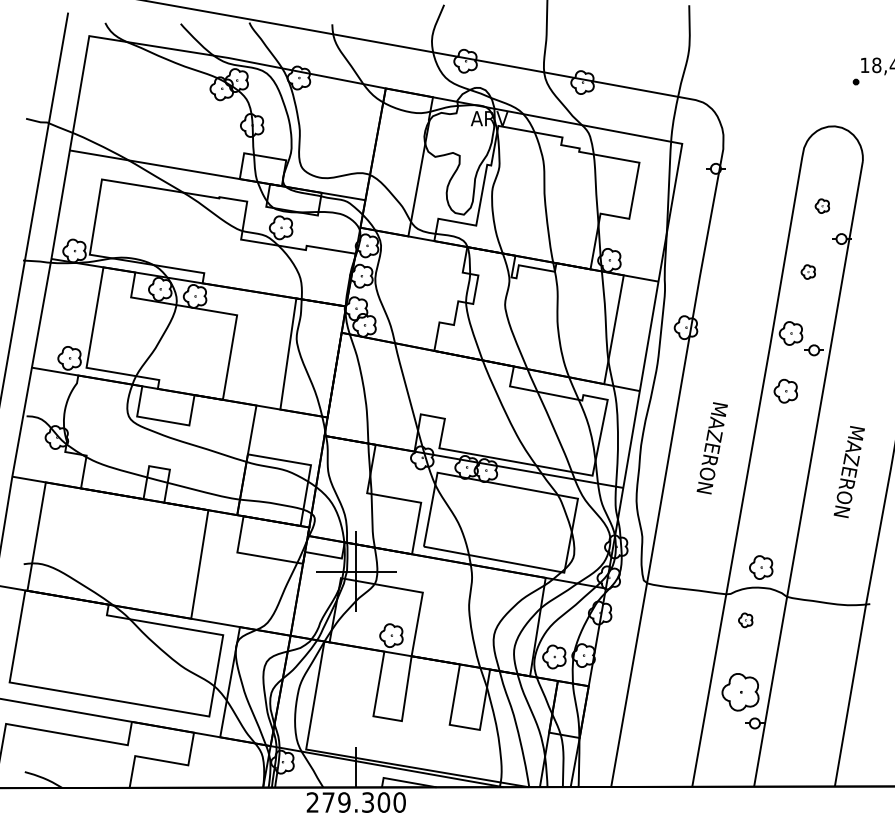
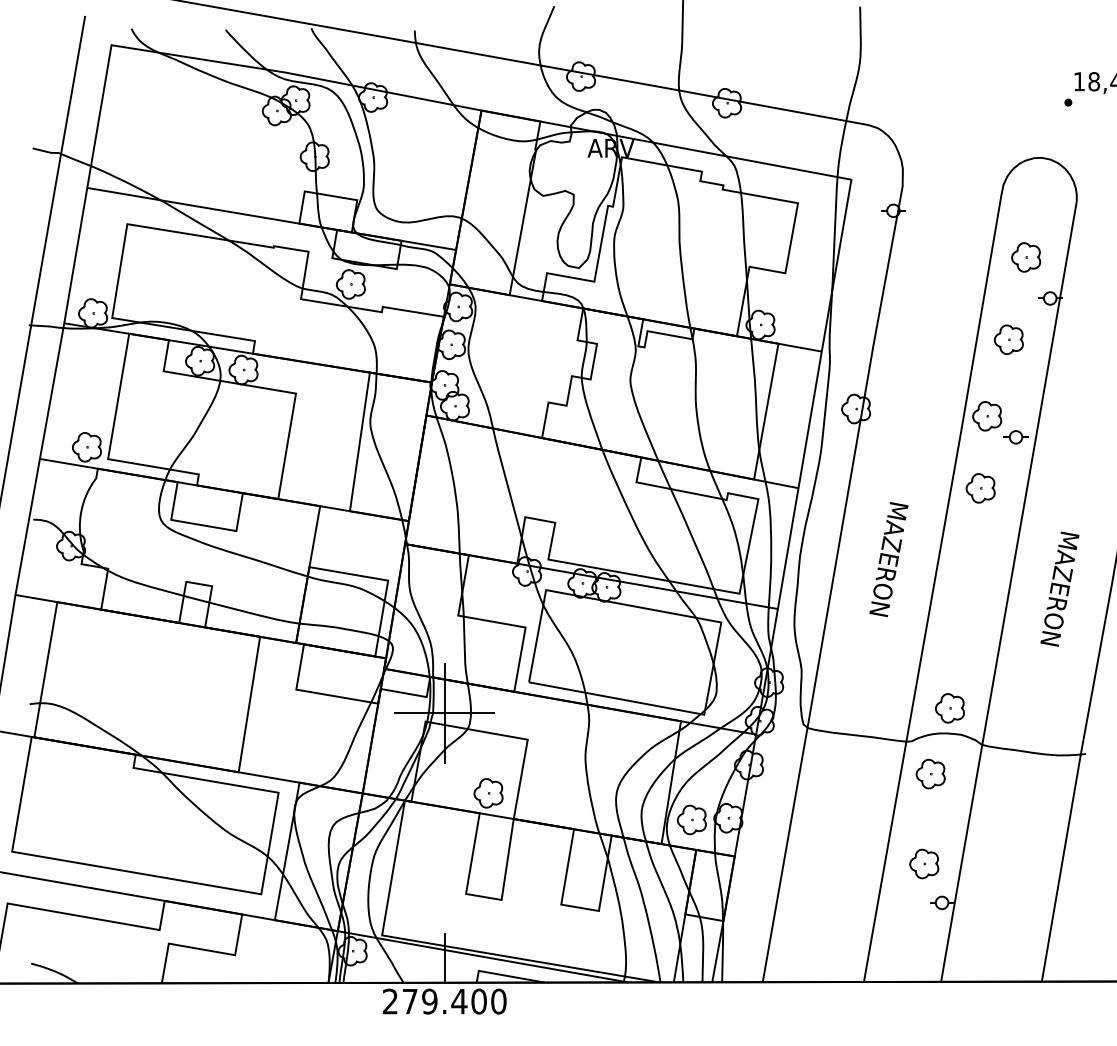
part: (822, 206) -> (1026, 257), size x1.67
part: (808, 271) -> (1008, 339), size x1.67
part: (745, 620) -> (930, 774), size x1.67
part: (740, 691) -> (924, 863), size x0.62
text: (368, 802) -> (459, 1001), 279.300 -> 279.400

